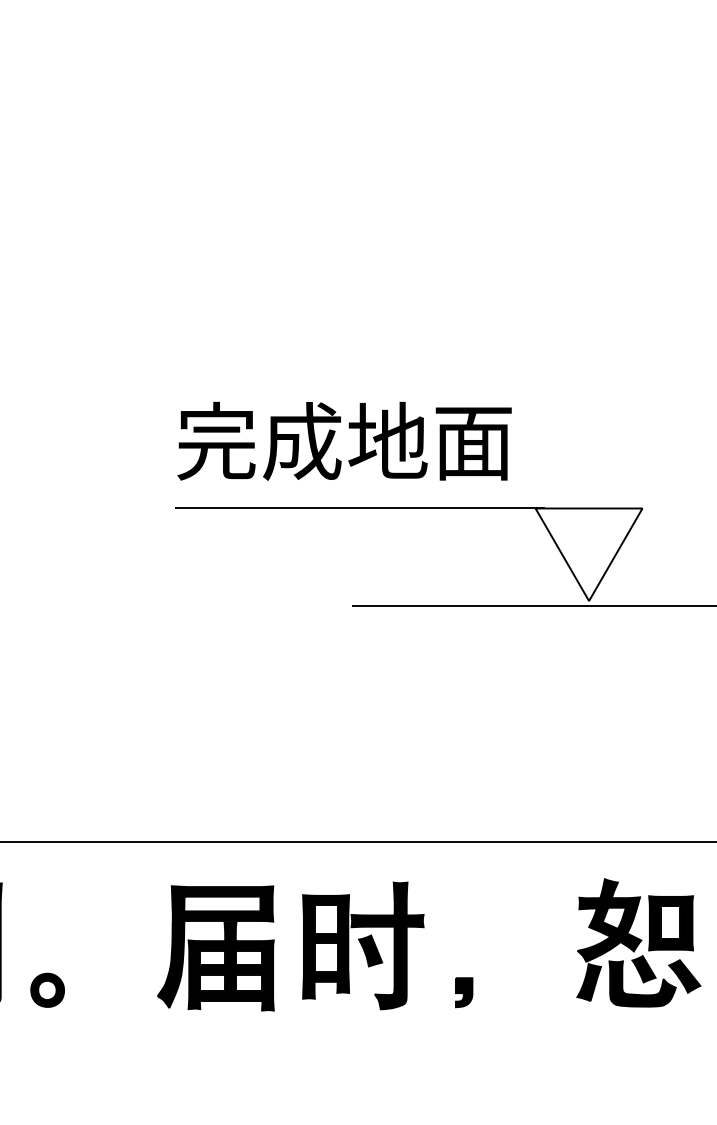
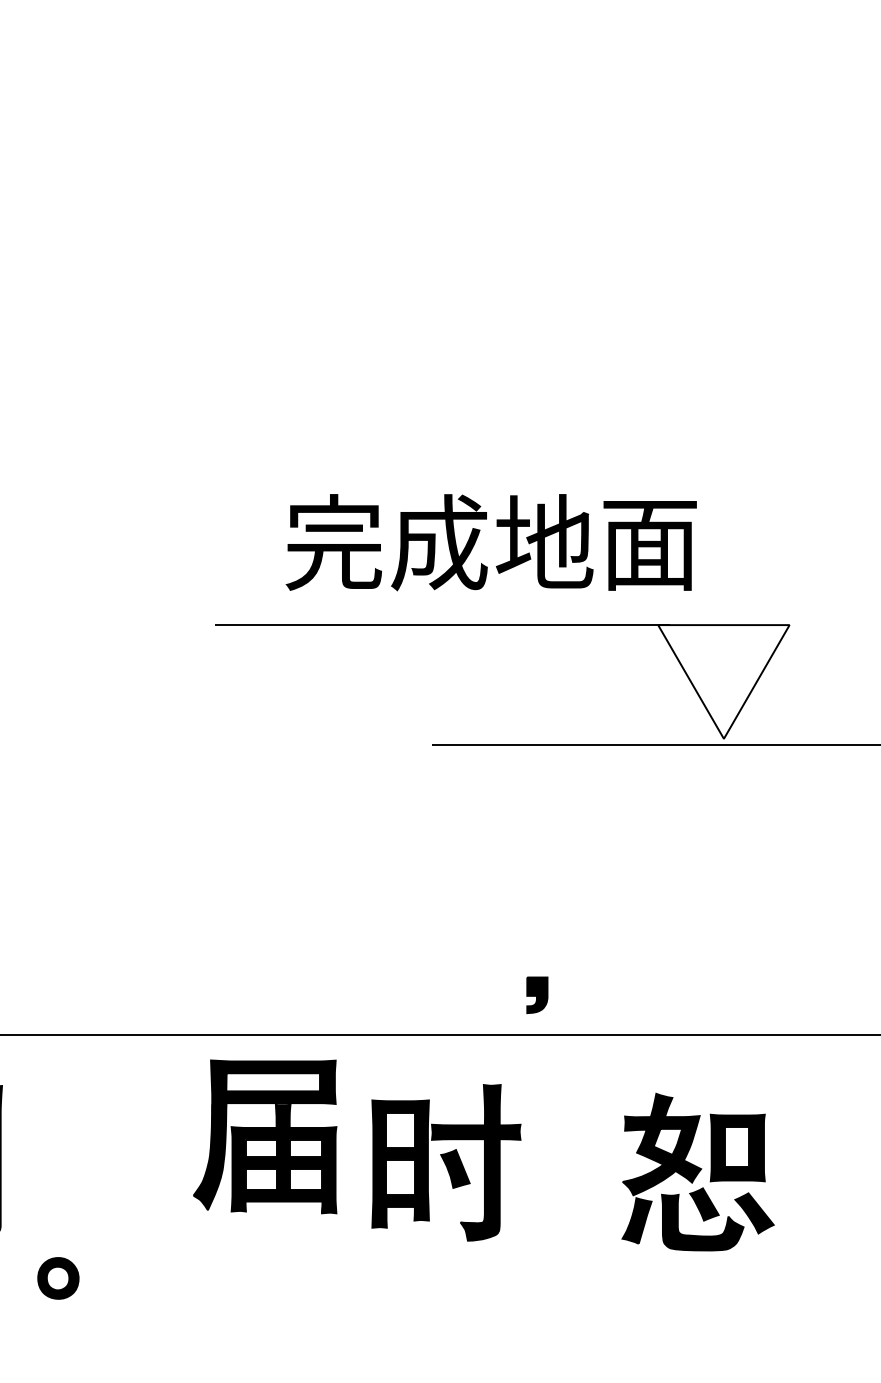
text: (343, 441) -> (490, 542), moved
part: (638, 942) -> (697, 1171), moved
part: (216, 948) -> (265, 1136), moved
part: (47, 990) -> (58, 1278), moved
part: (464, 992) -> (537, 994), moved

